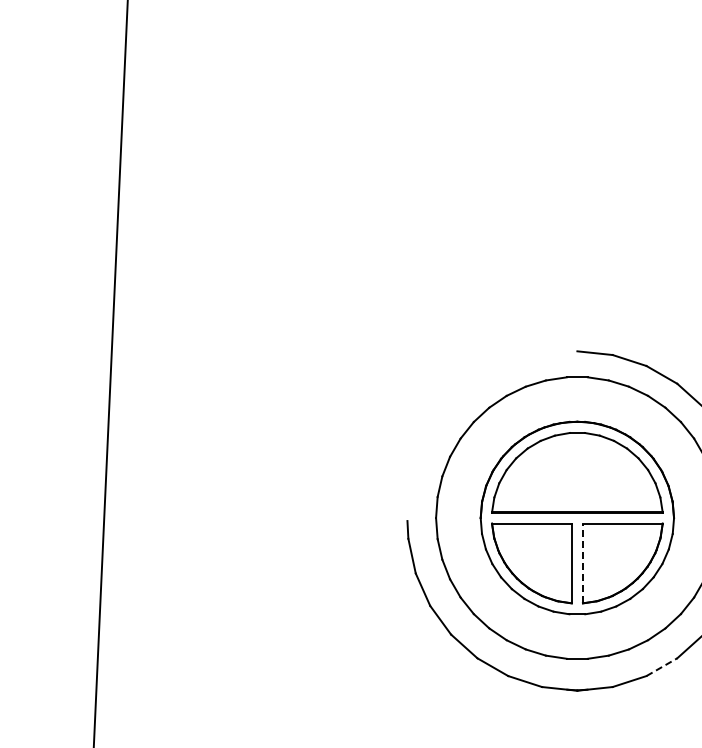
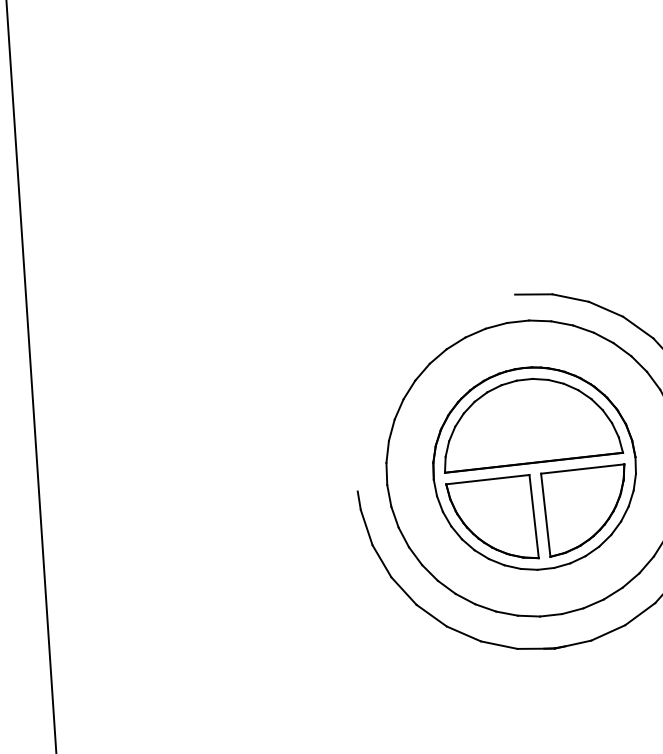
line: (582, 563) -> (545, 515), dashed -> solid
line: (661, 667) -> (639, 614), dashed -> solid

